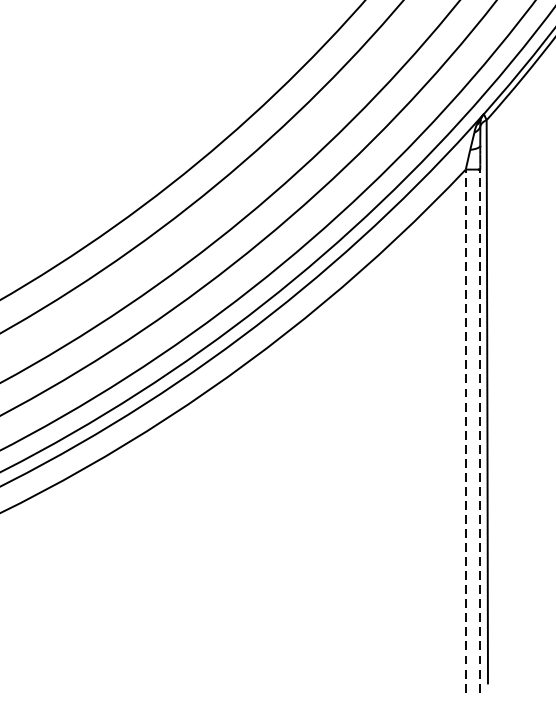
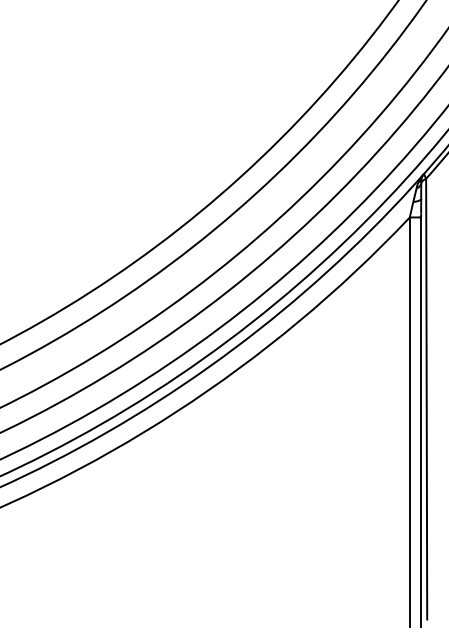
line: (465, 431) -> (409, 422), dashed -> solid
line: (480, 431) -> (421, 422), dashed -> solid

